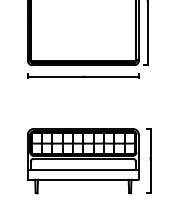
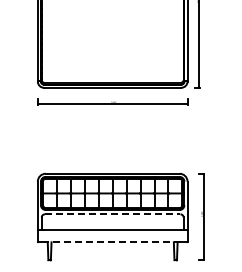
line: (83, 159) -> (112, 214), solid -> dashed
line: (83, 179) -> (112, 242), solid -> dashed

